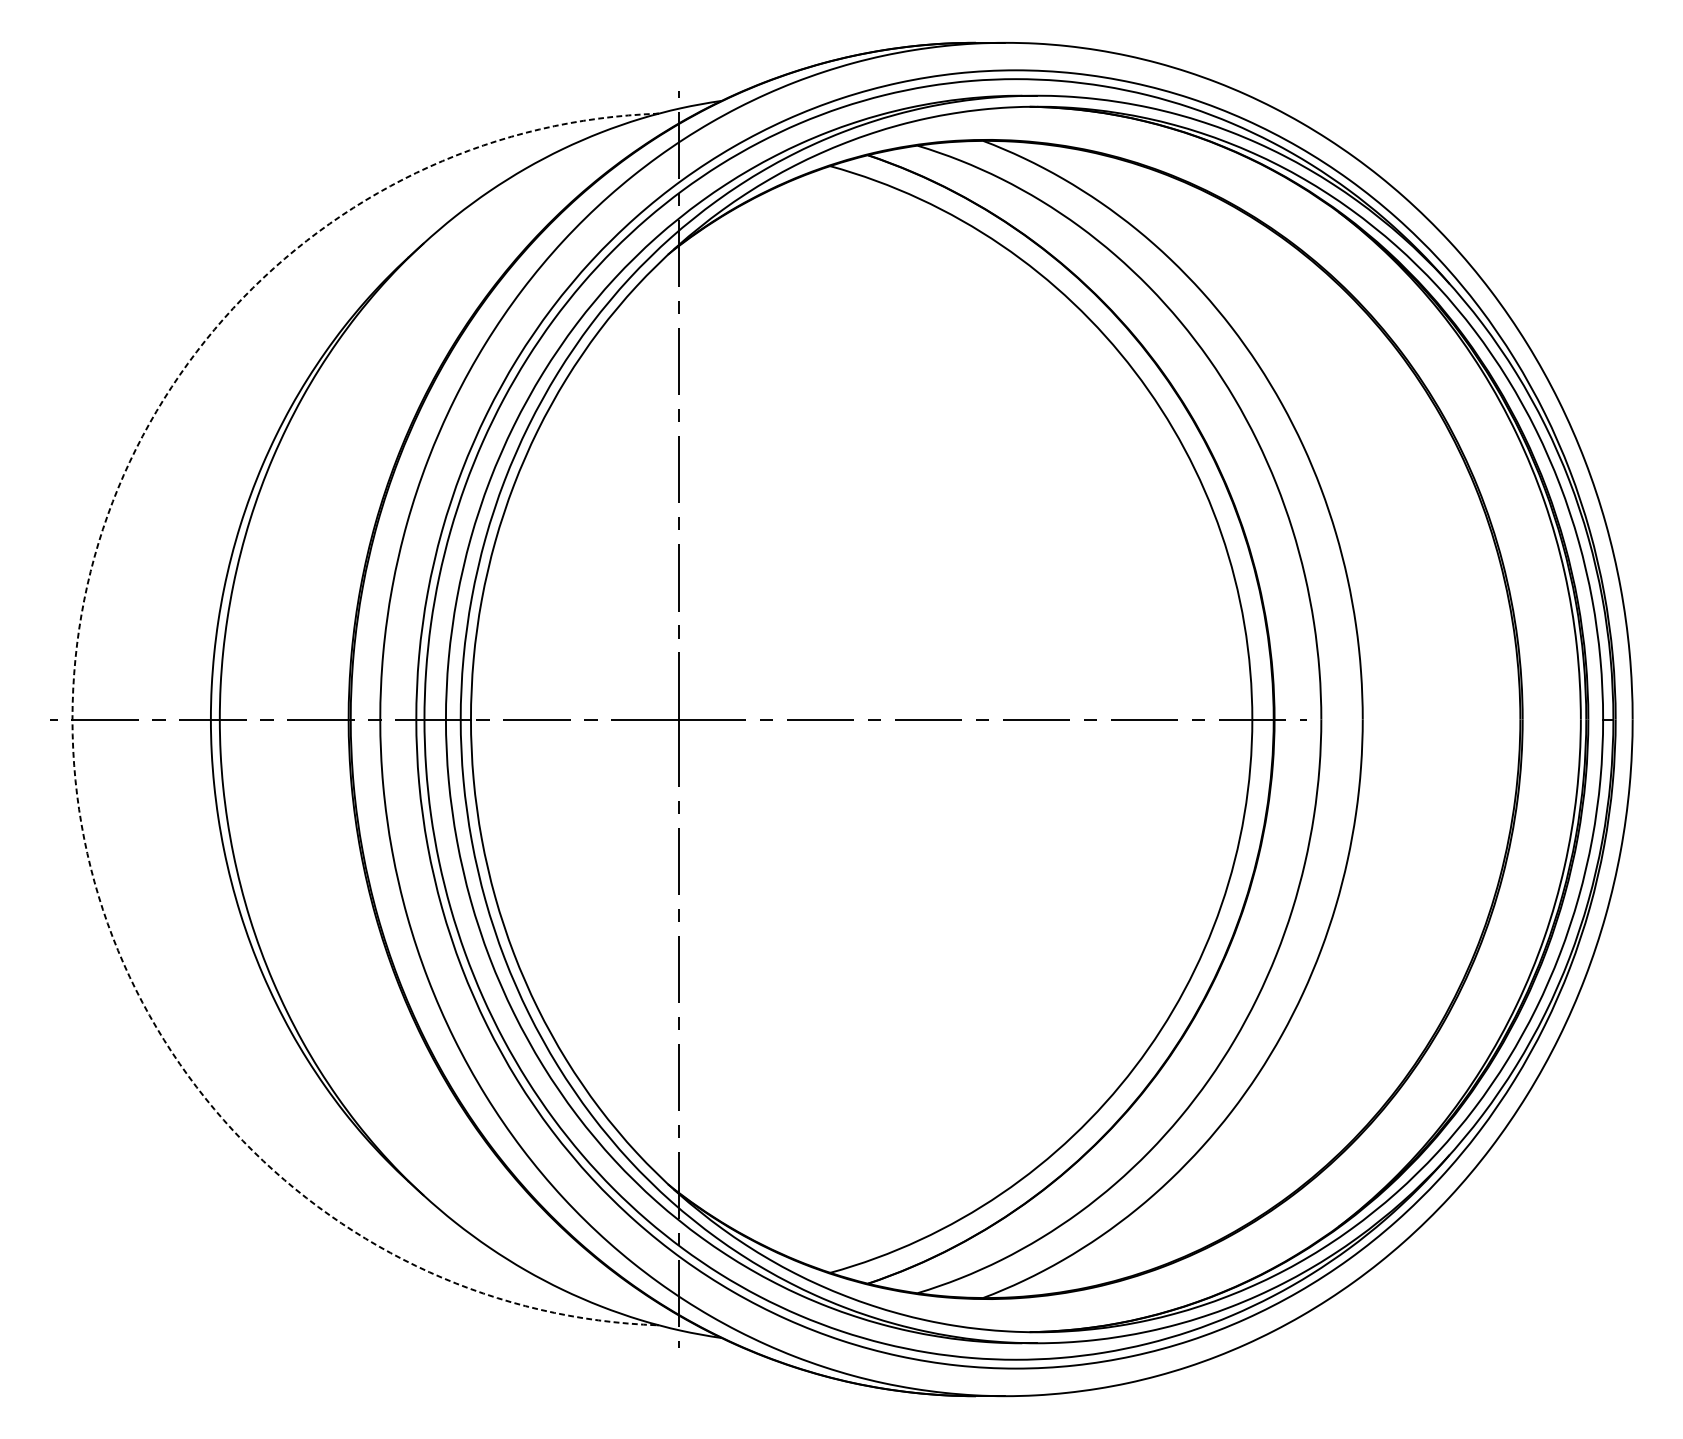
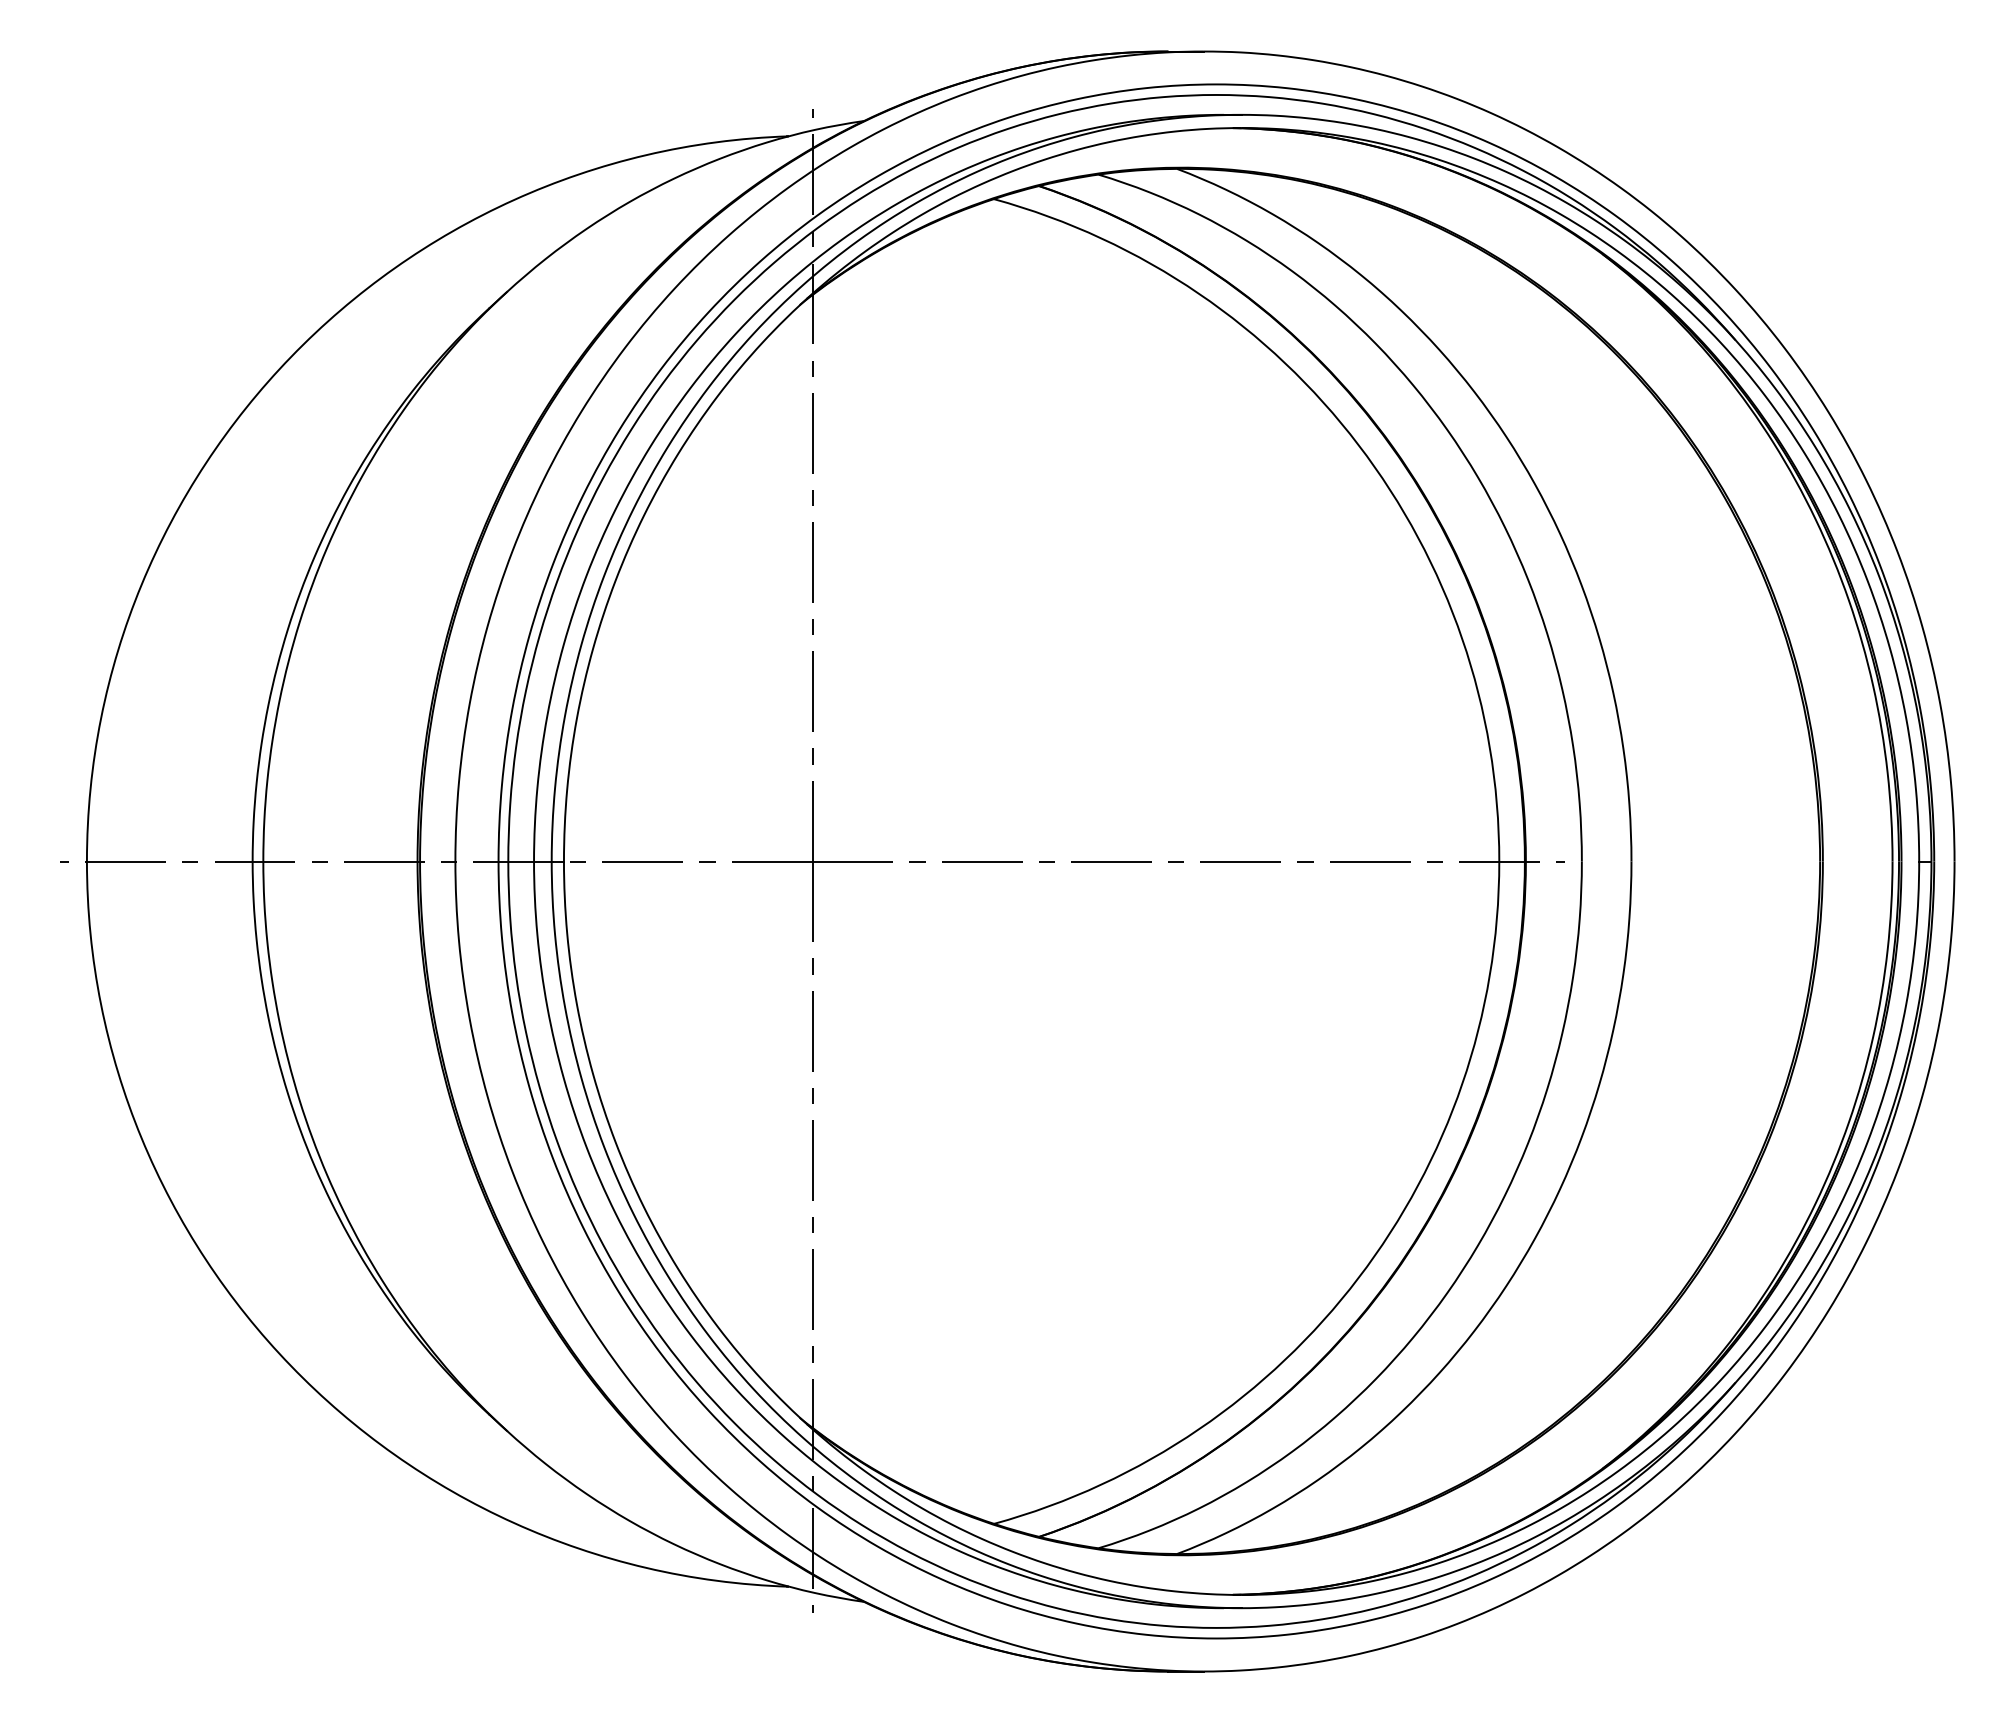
arc: (72, 719) -> (86, 861), dashed -> solid

